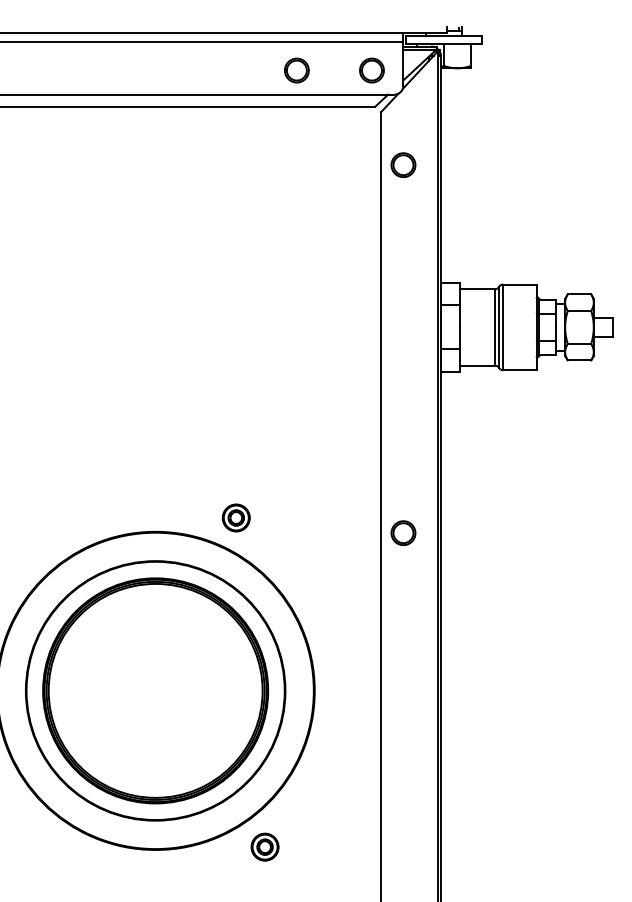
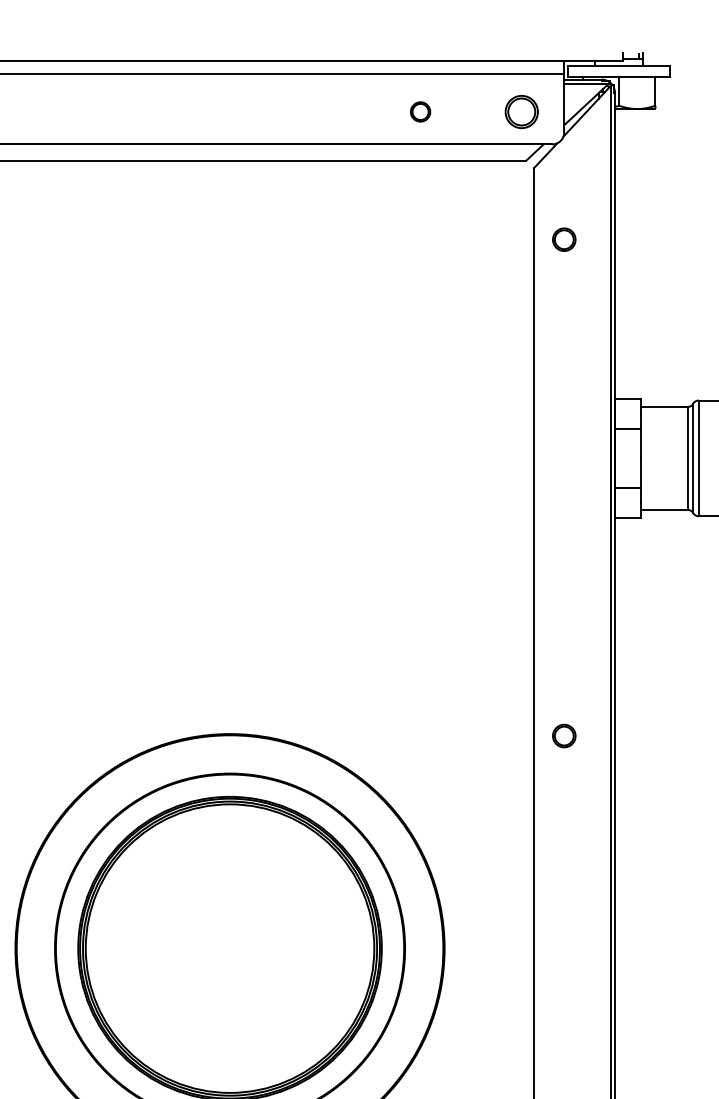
part: (296, 70) -> (420, 111), size x0.6
part: (403, 165) -> (564, 240), size x0.7
part: (235, 517) -> (337, 714), removed
part: (403, 533) -> (564, 736), size x0.7

